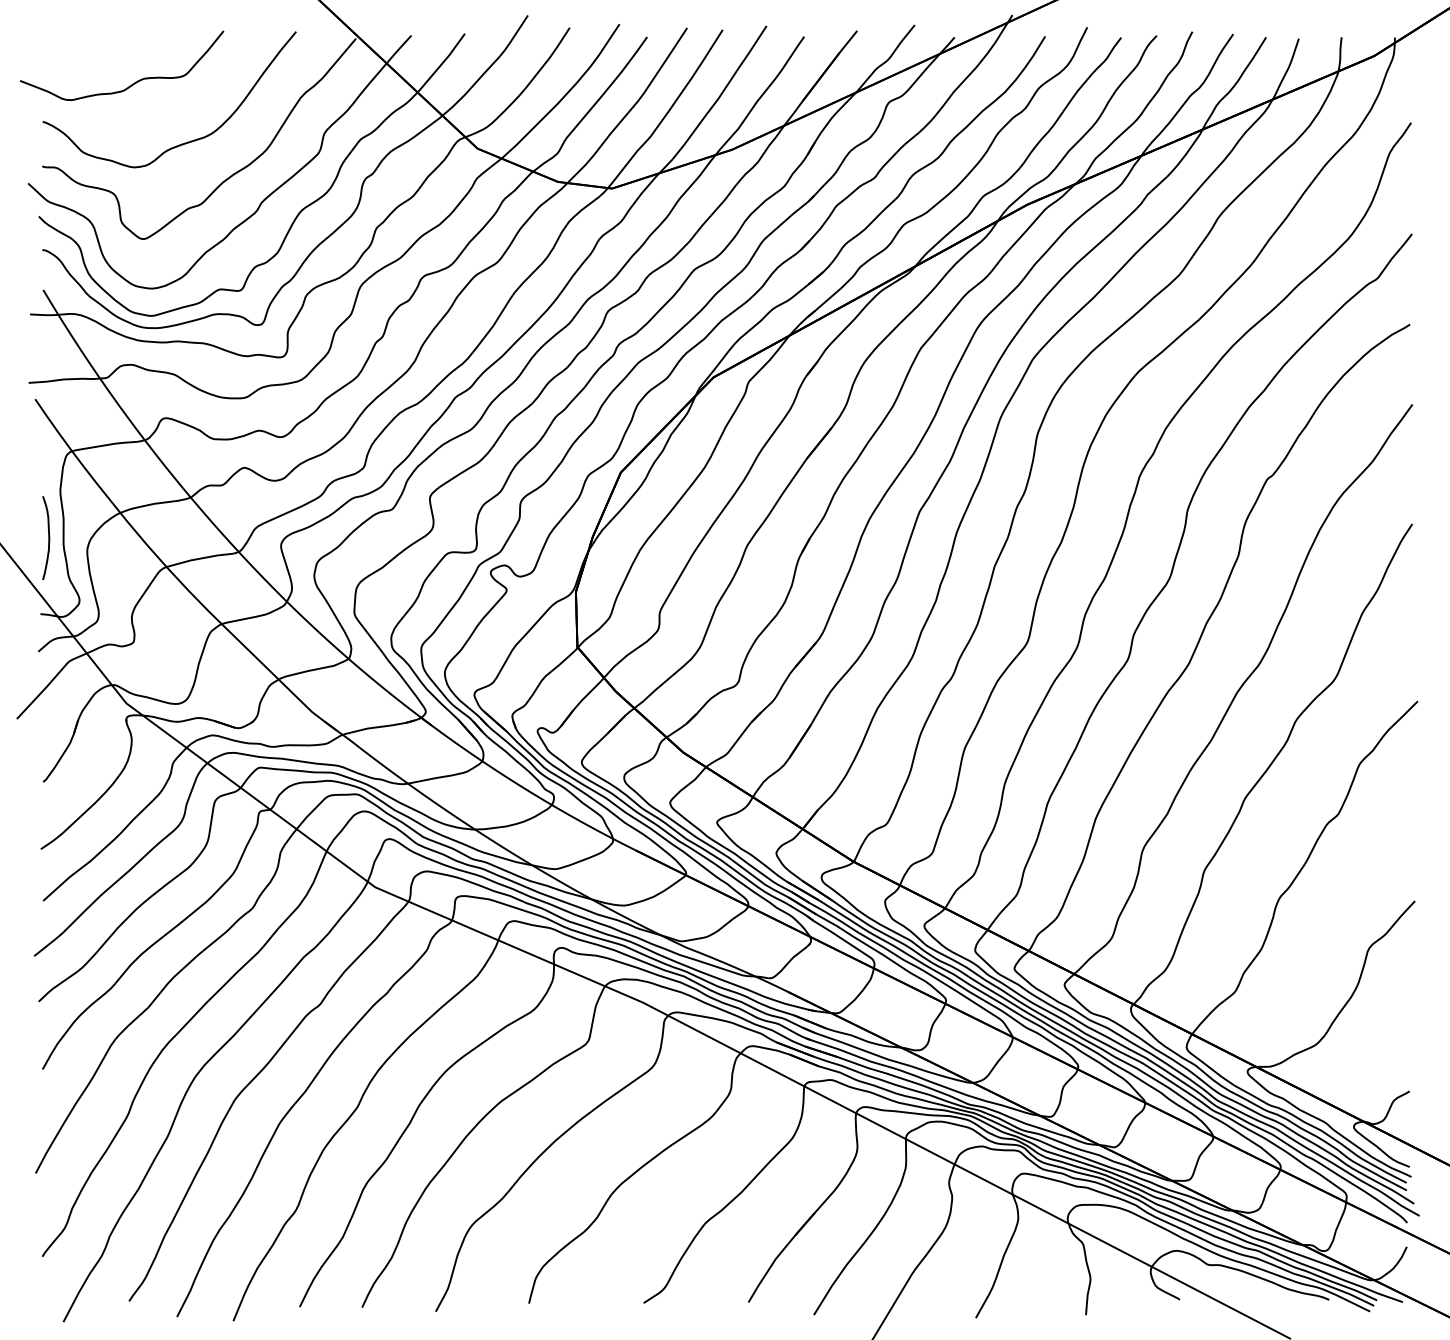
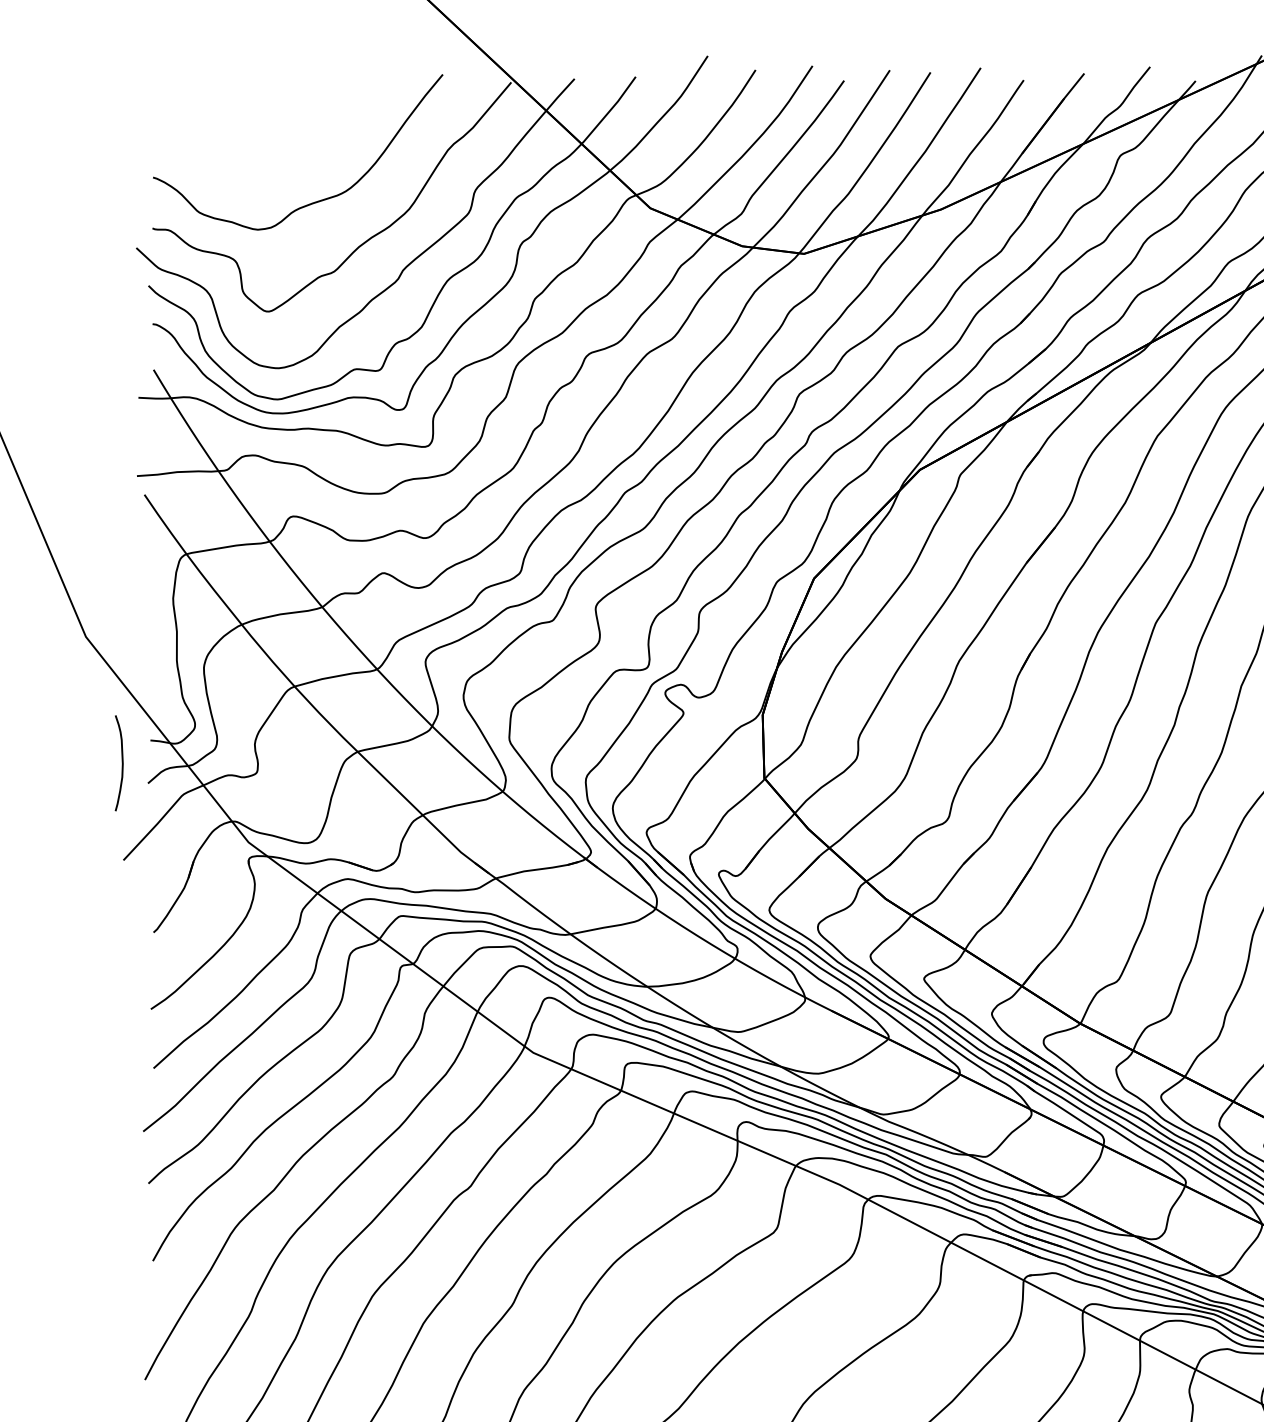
curve: (132, 83) -> (255, 133), removed
curve: (48, 538) -> (121, 763), moved

